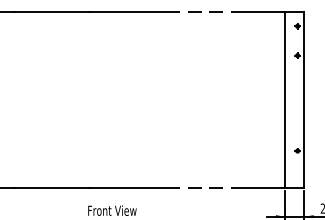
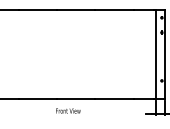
line: (205, 11) -> (115, 10), dashed -> solid
line: (205, 187) -> (115, 99), dashed -> solid

